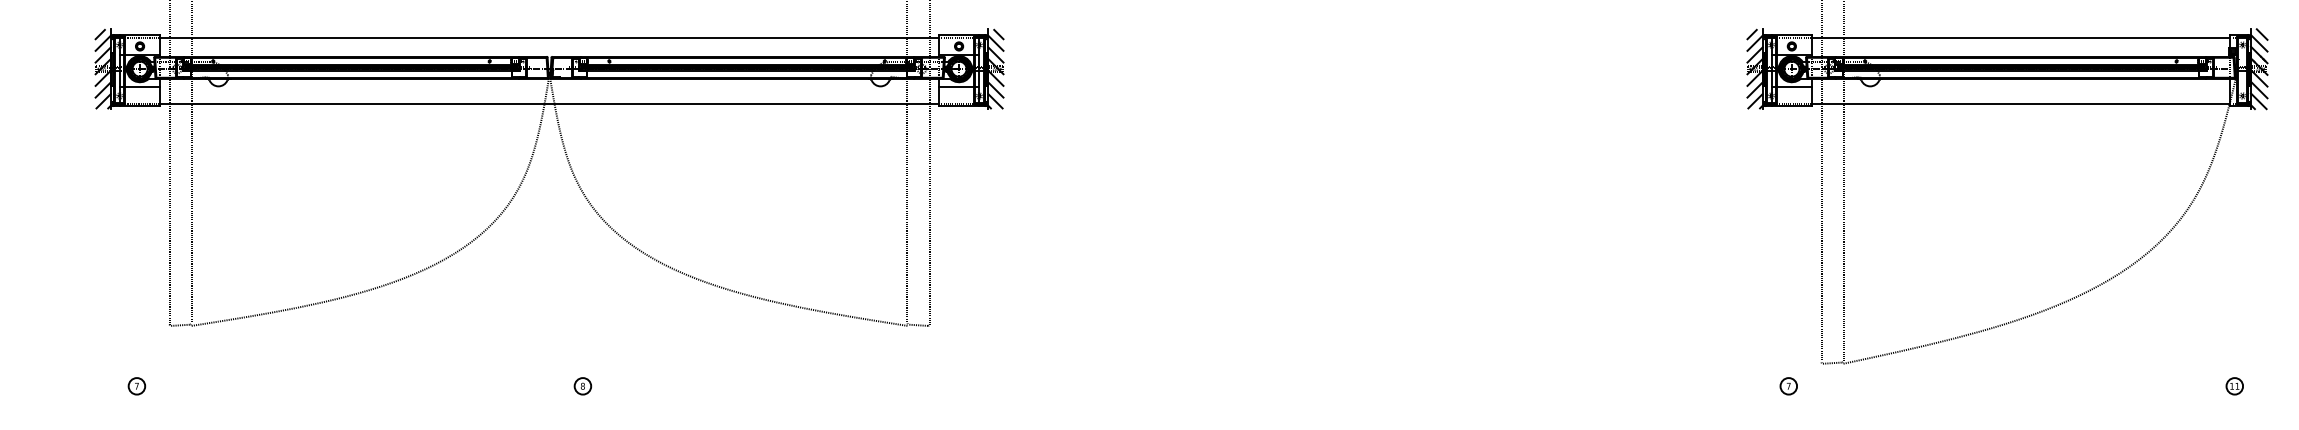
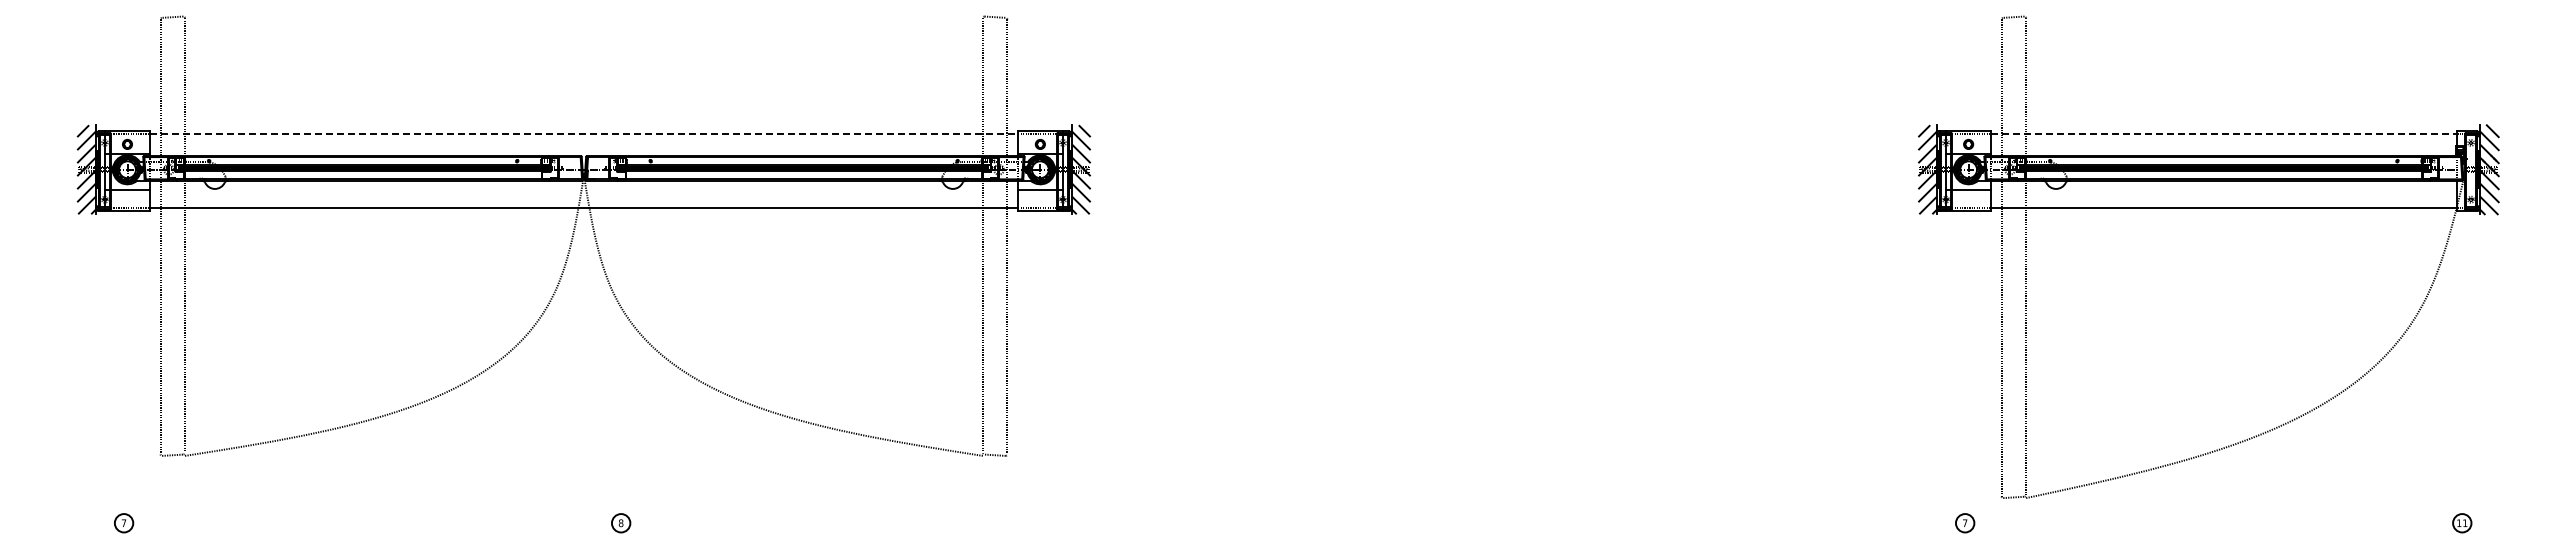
line: (550, 37) -> (584, 134), solid -> dashed
line: (2021, 37) -> (2224, 134), solid -> dashed

